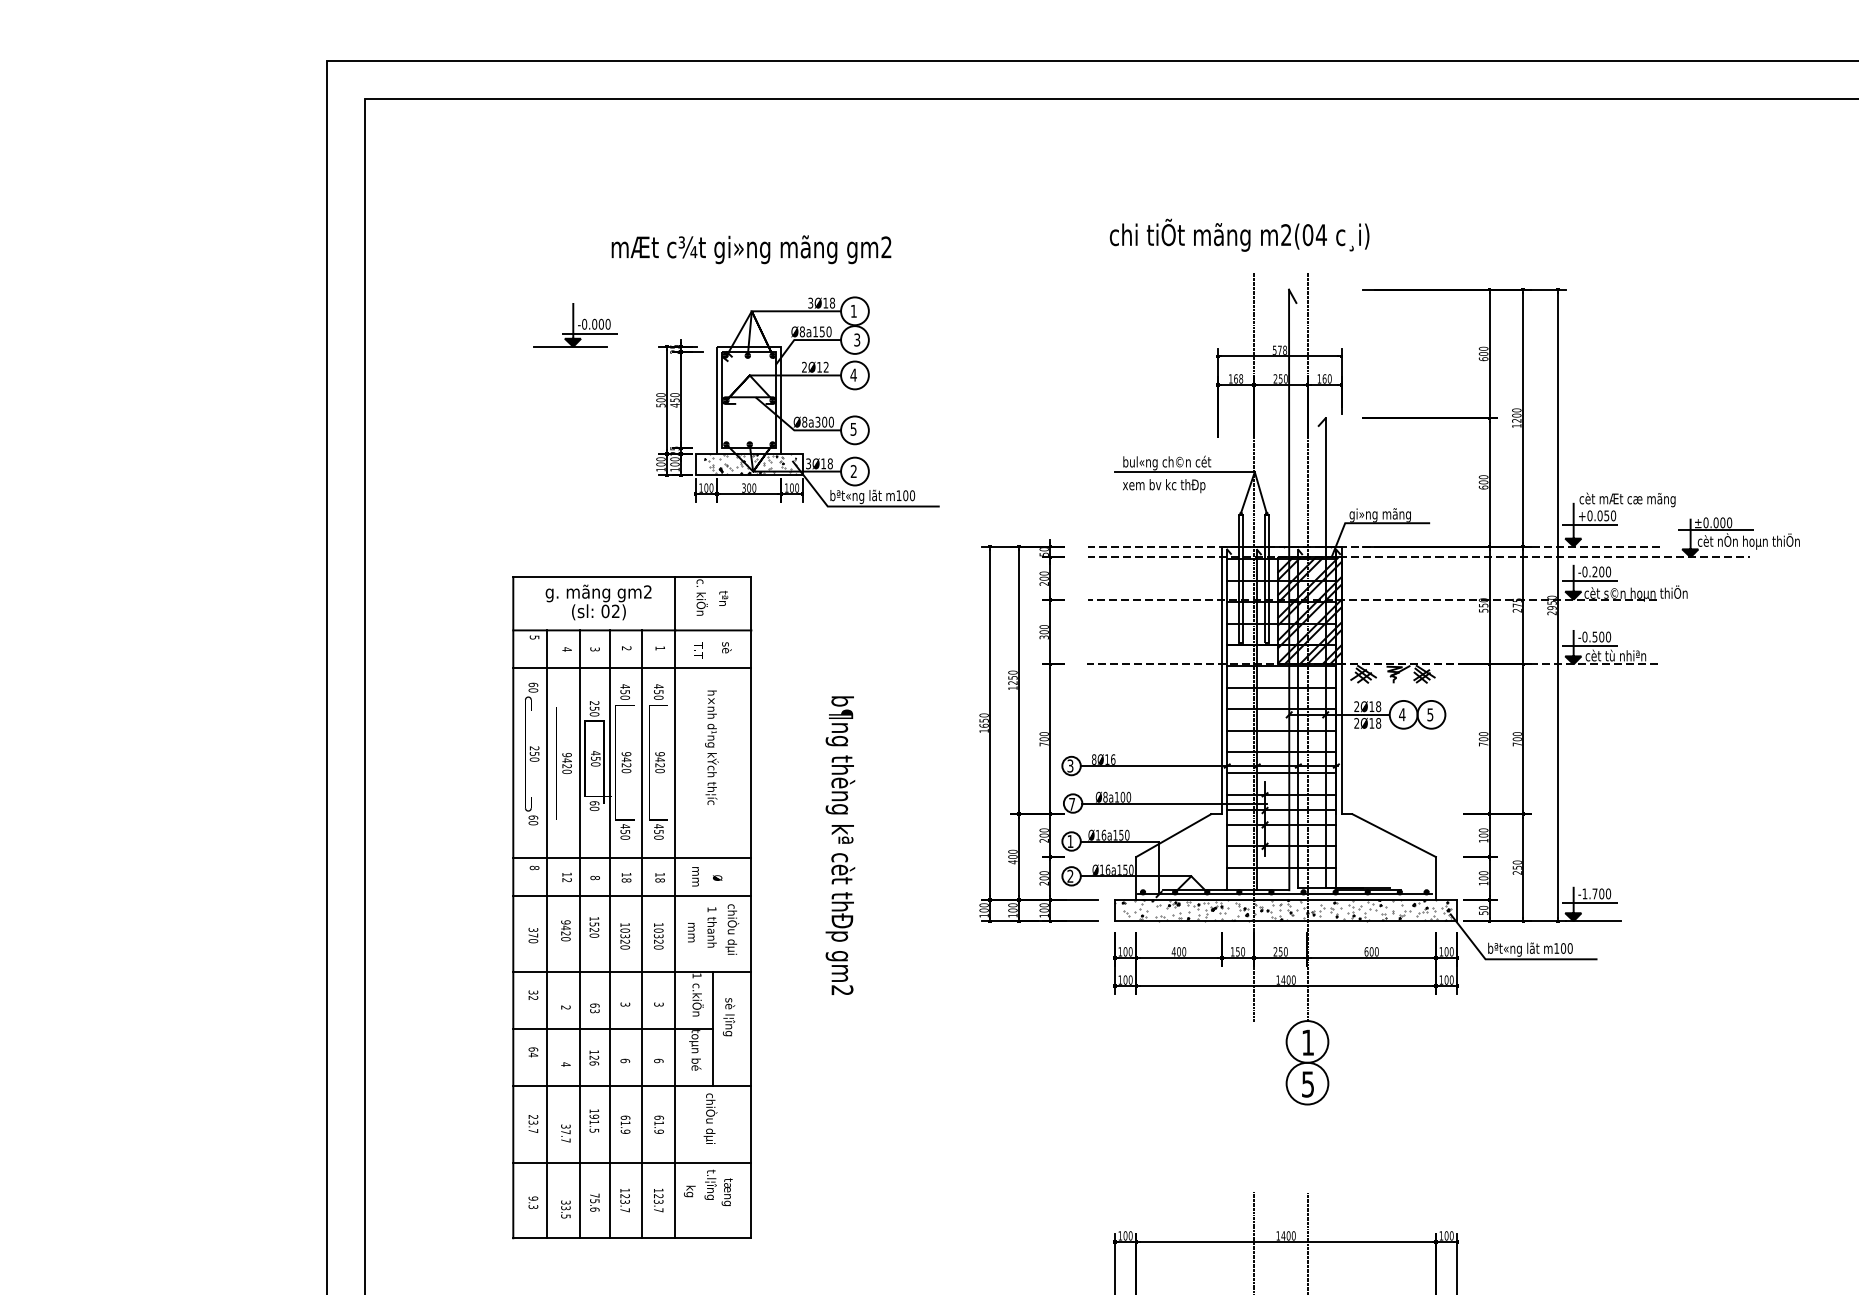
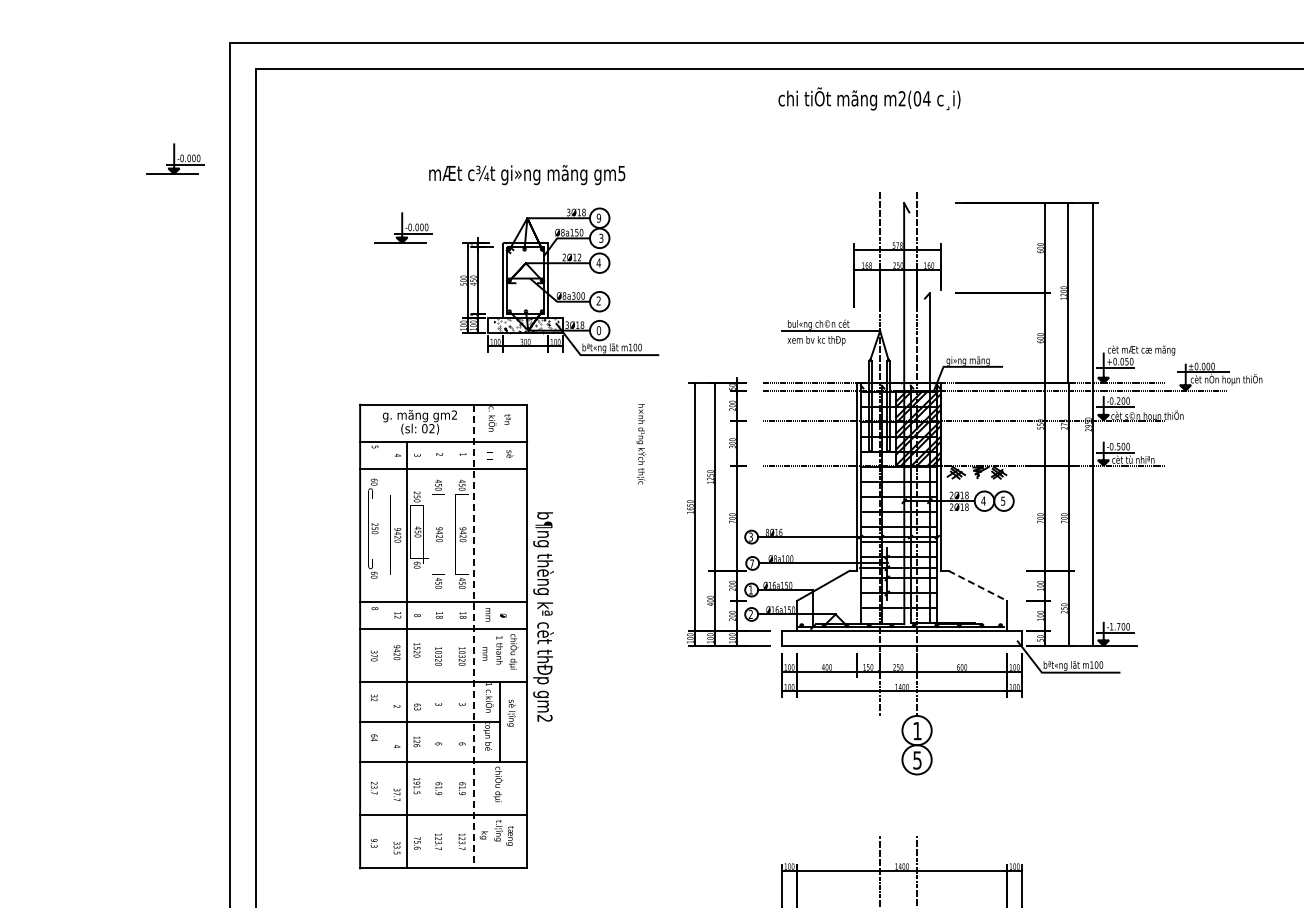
part: (250, 226) -> (175, 158), added
text: (1239, 234) -> (869, 98), moved
text: (886, 247) -> (621, 173), gm2 -> gm5
text: (853, 310) -> (598, 217), 1 -> 9
text: (853, 428) -> (598, 300), 5 -> 2
text: (853, 471) -> (598, 330), 2 -> 0
text: (712, 748) -> (641, 444), moved
line: (1393, 835) -> (977, 585), solid -> dashed
text: (840, 845) -> (543, 616), moved
line: (674, 907) -> (473, 636), solid -> dashed
hatch: (1282, 909) -> (899, 637), removed
line: (546, 934) -> (383, 655), removed
line: (609, 934) -> (427, 655), removed
line: (642, 934) -> (450, 655), removed

